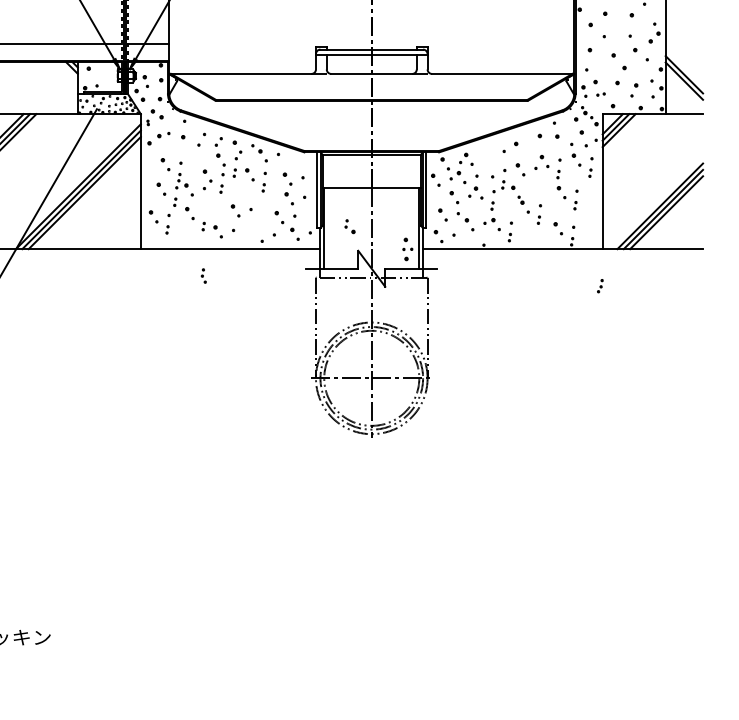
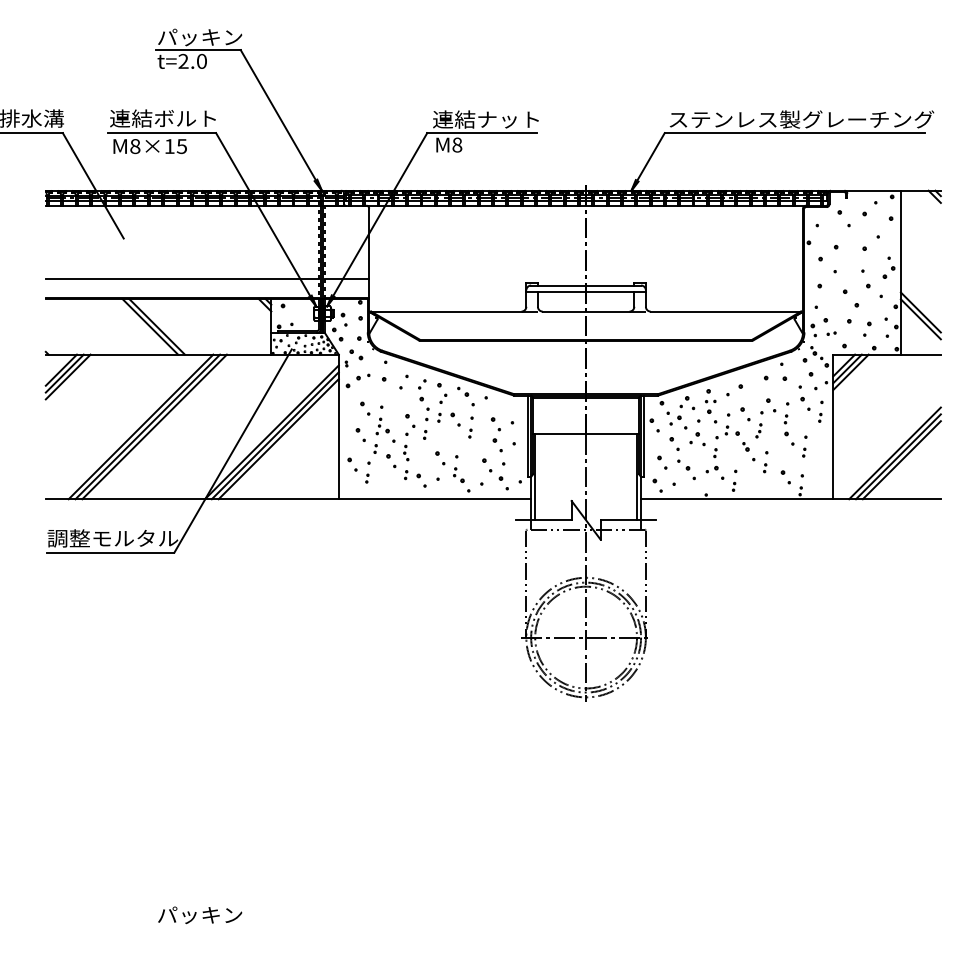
part: (349, 226) -> (458, 474), moved
part: (407, 249) -> (710, 401), moved
part: (204, 275) -> (406, 452), moved
part: (599, 285) -> (758, 430), moved

